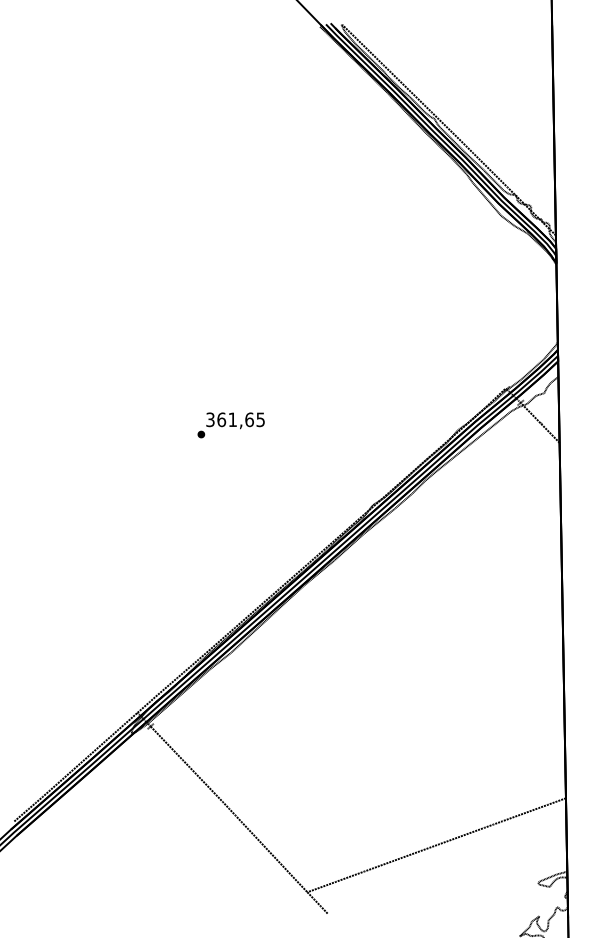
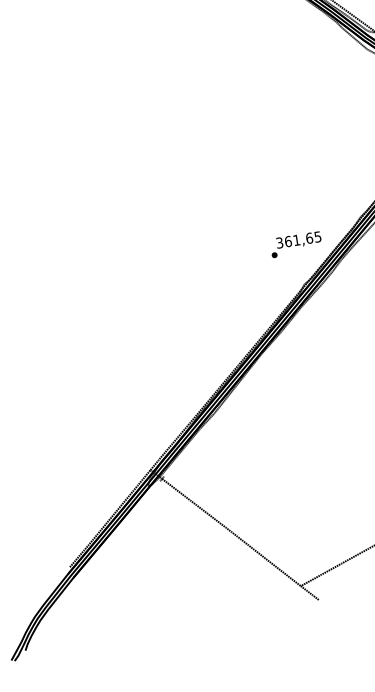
text: (230, 425) -> (295, 244), moved

